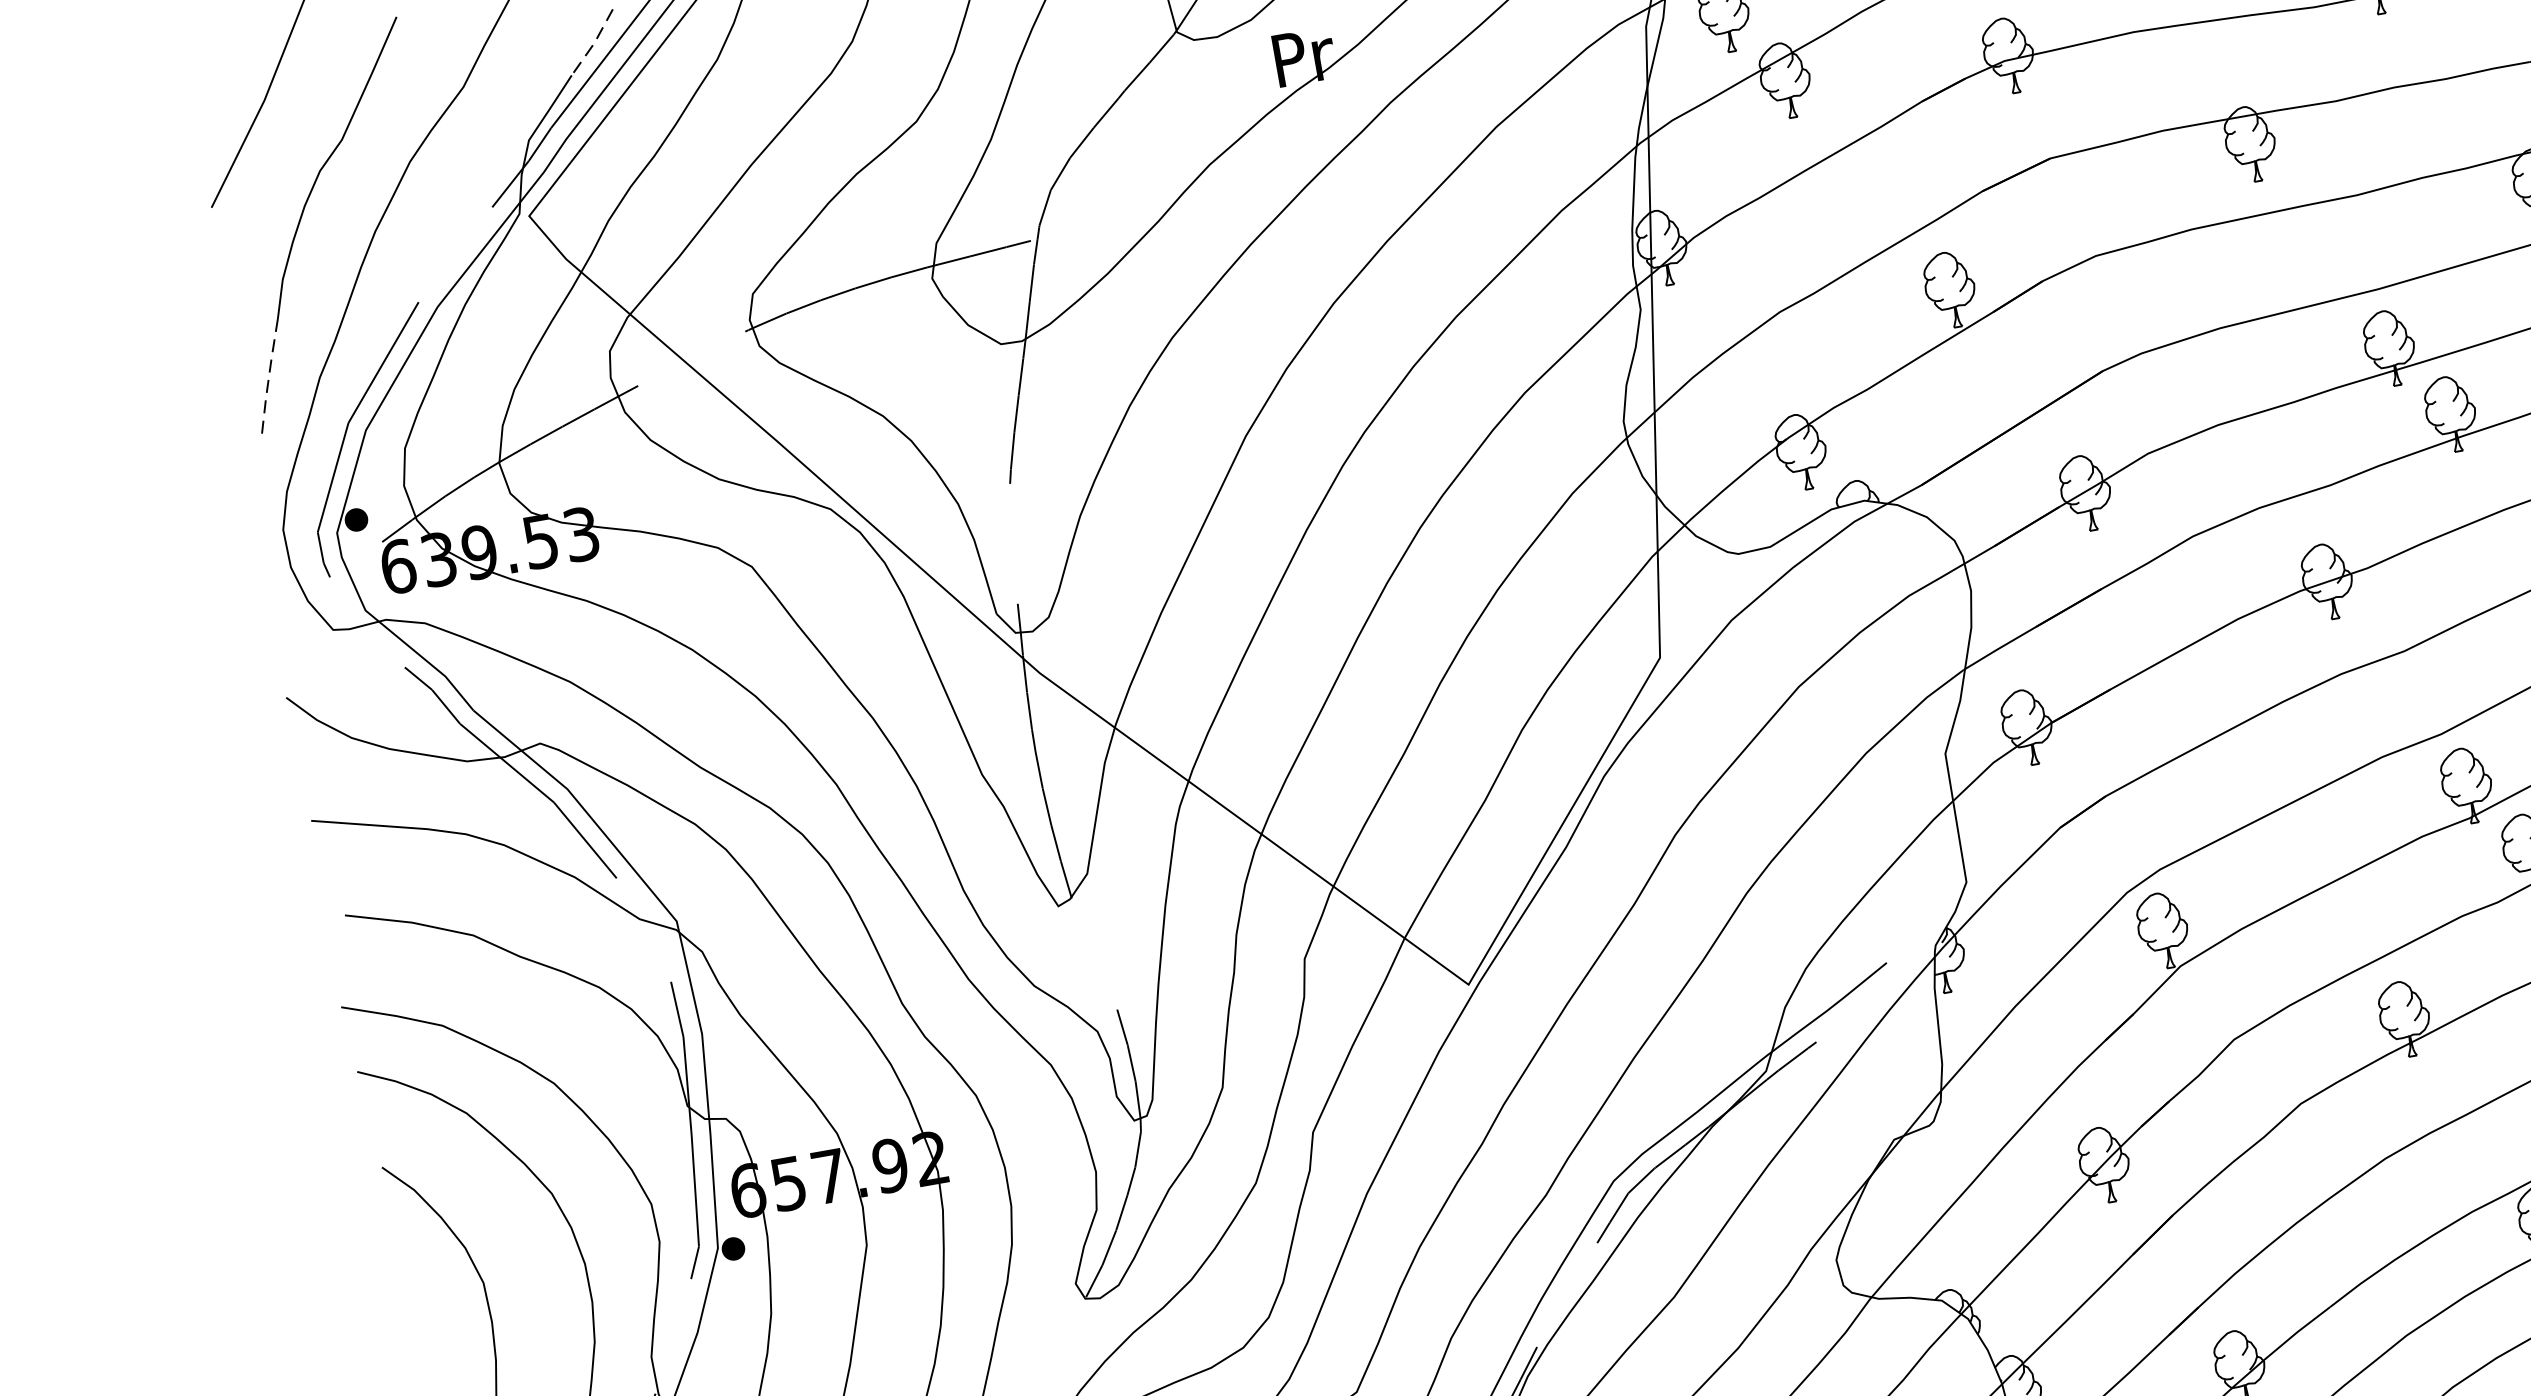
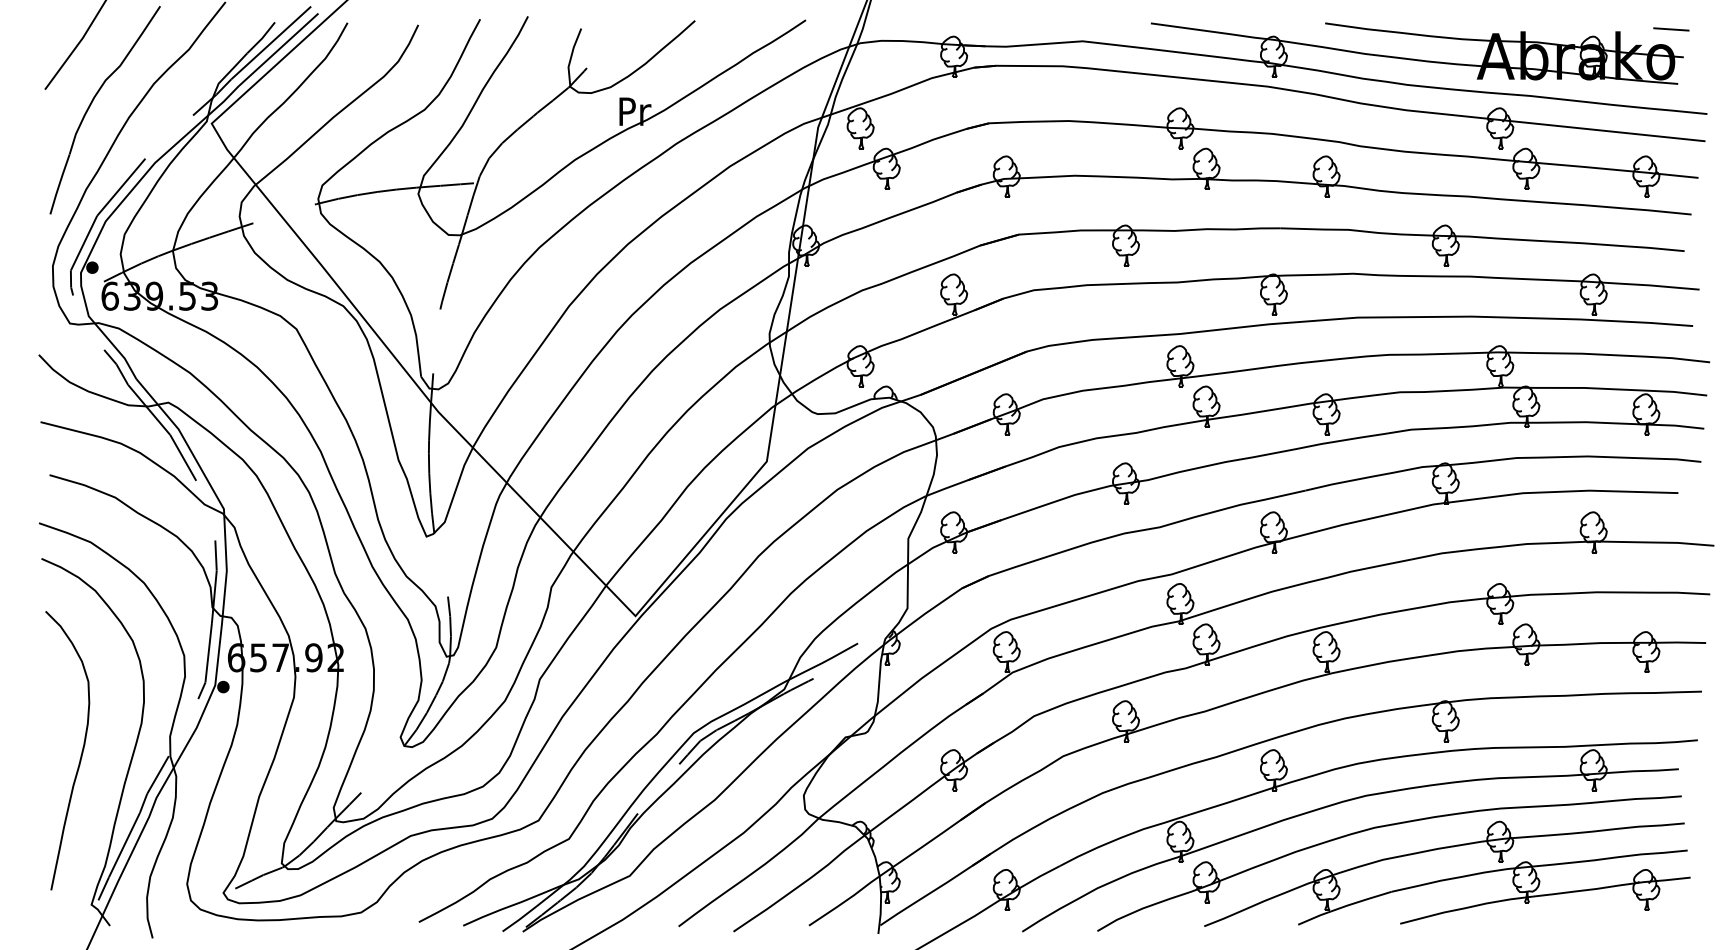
line: (595, 43) -> (262, 38), dashed -> solid
line: (268, 377) -> (59, 184), dashed -> solid

